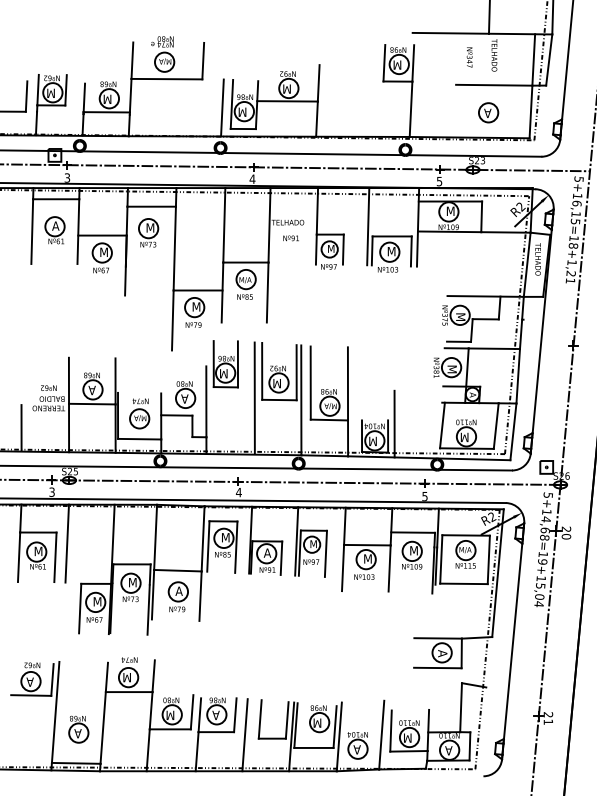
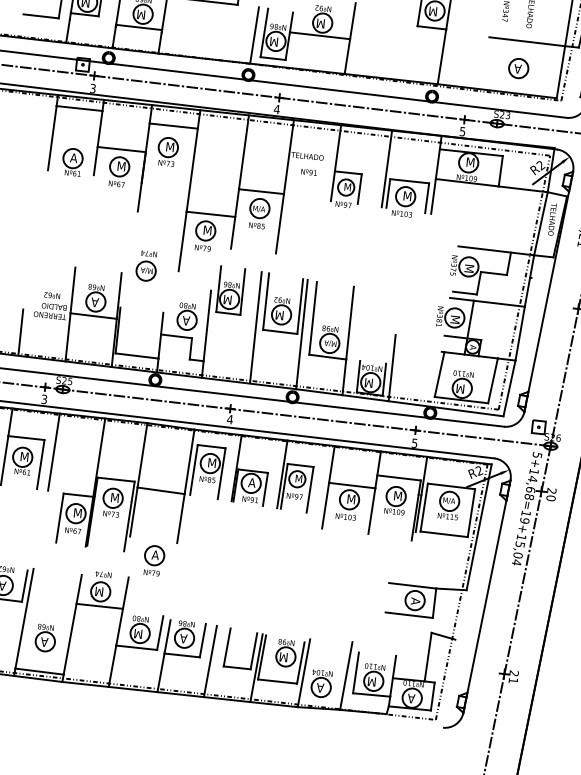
part: (54, 230) -> (72, 162), moved
part: (139, 413) -> (146, 265), moved
part: (177, 596) -> (153, 560), moved

